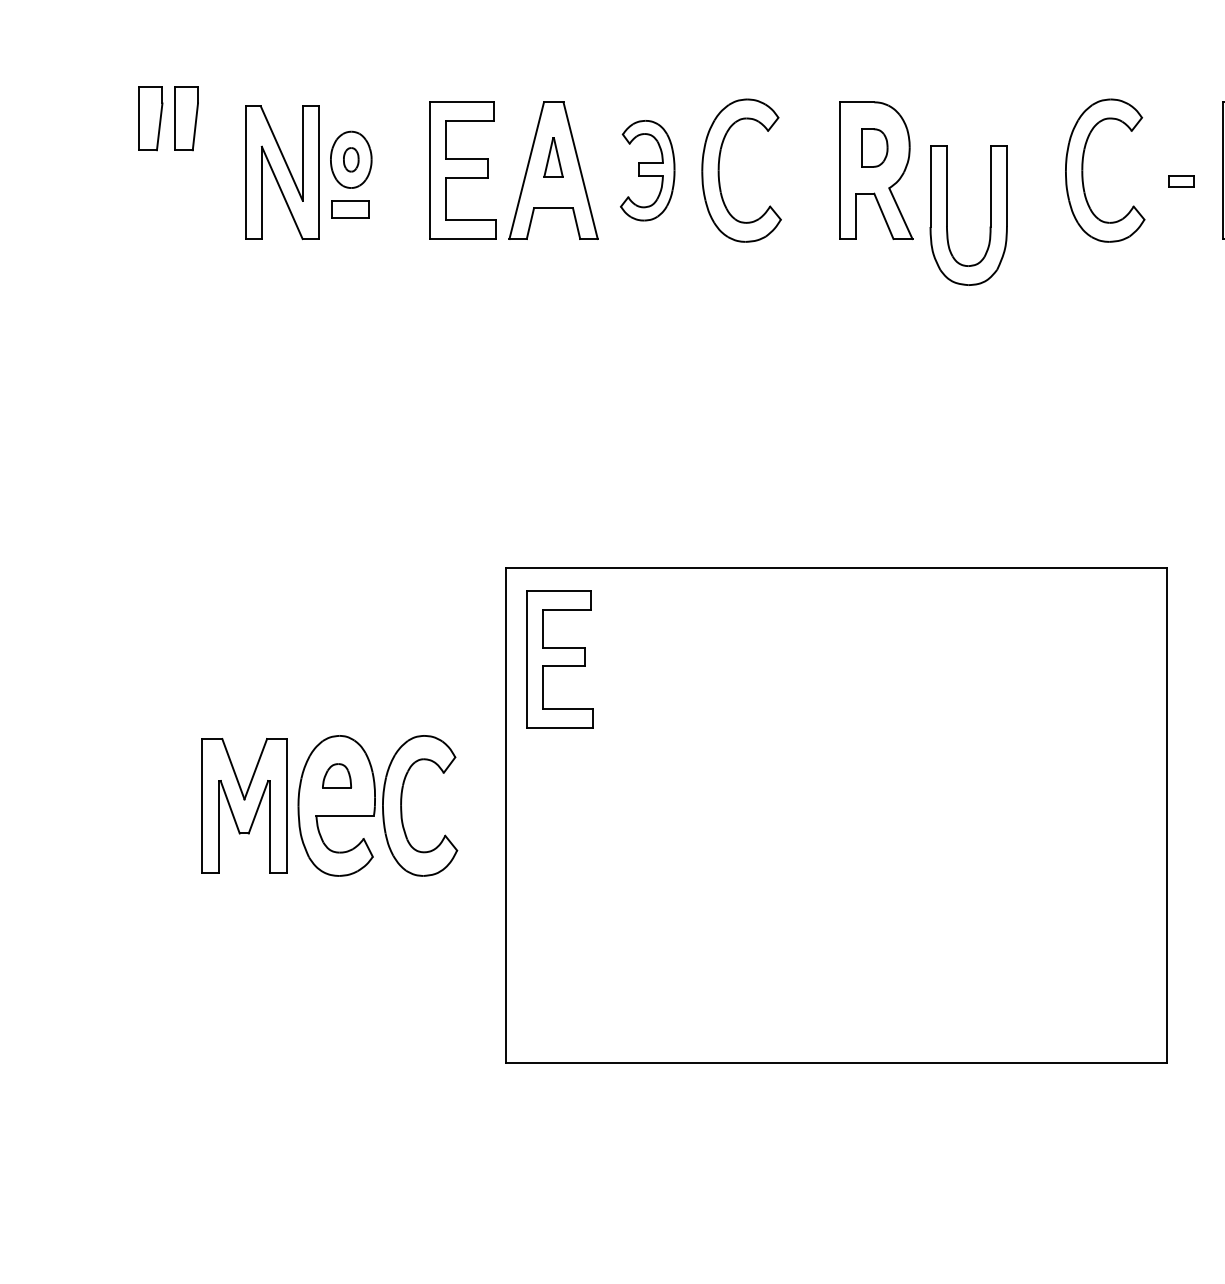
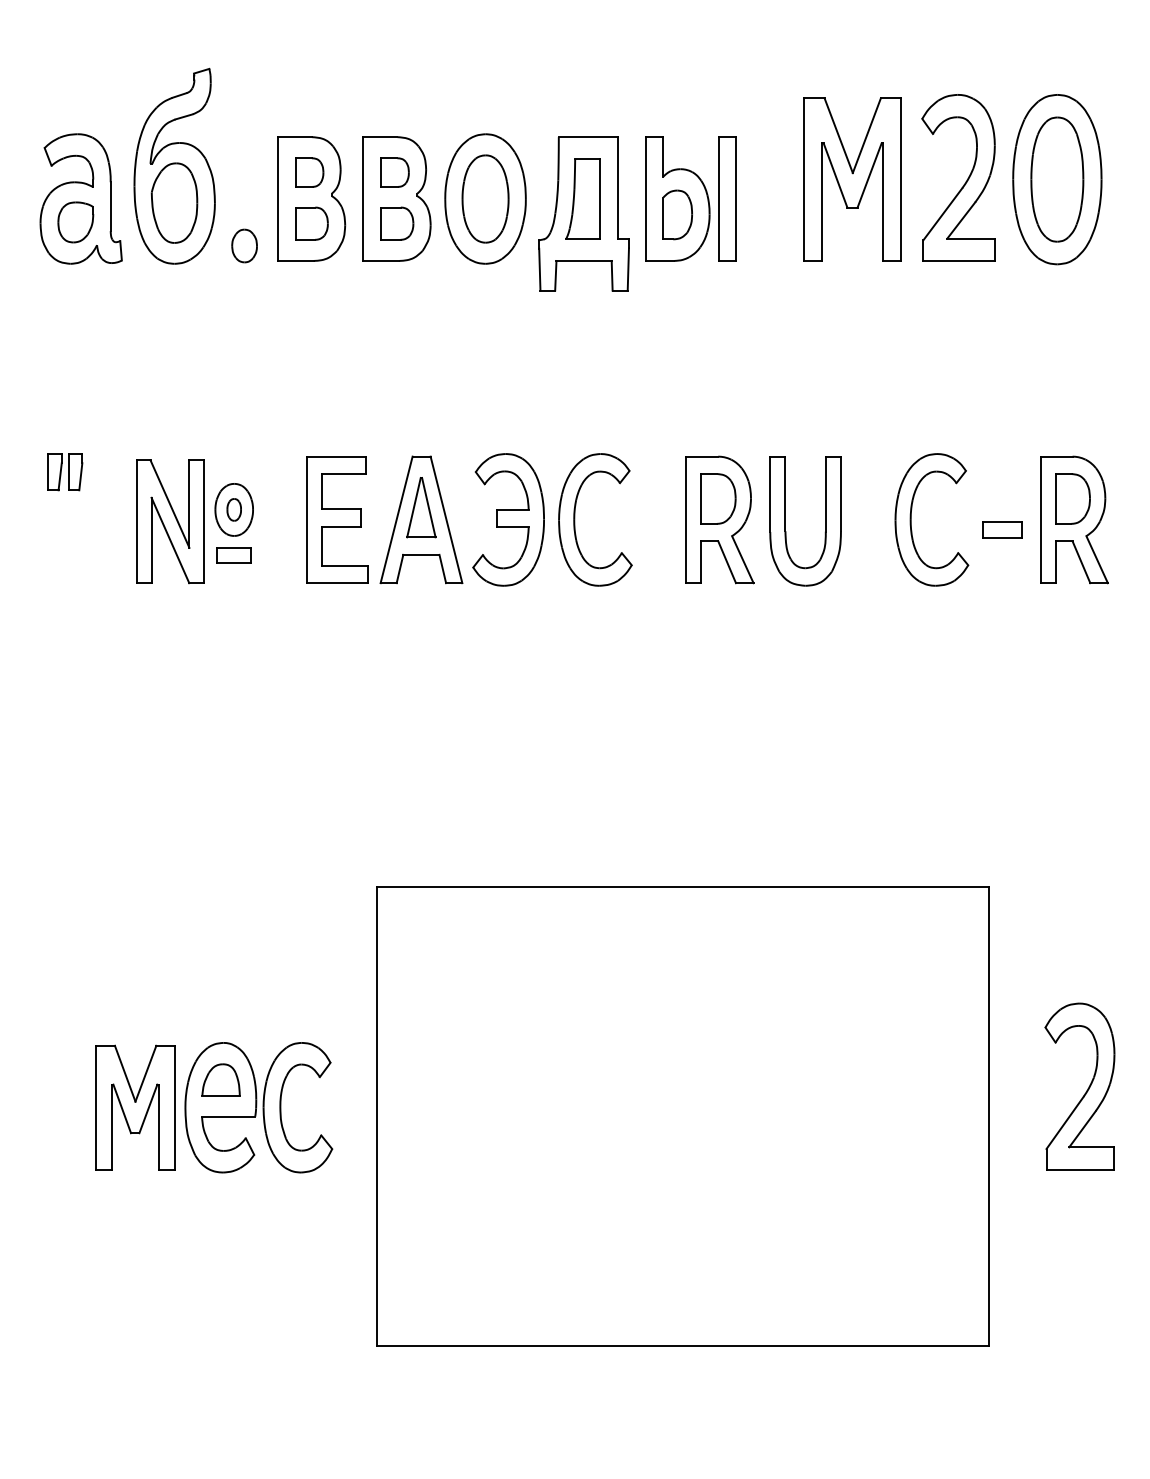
part: (168, 119) -> (65, 472), size x0.62
part: (874, 147) -> (718, 498), size x1.43
part: (553, 157) -> (421, 507), size x1.67
part: (647, 170) -> (508, 519), size x1.43
part: (1181, 181) -> (1002, 529), size x1.67
part: (946, 215) -> (785, 521), moved
part: (560, 658) -> (427, 971), removed
part: (336, 775) -> (220, 1079), size x1.43

